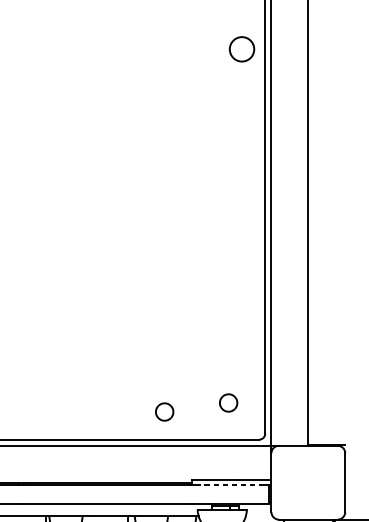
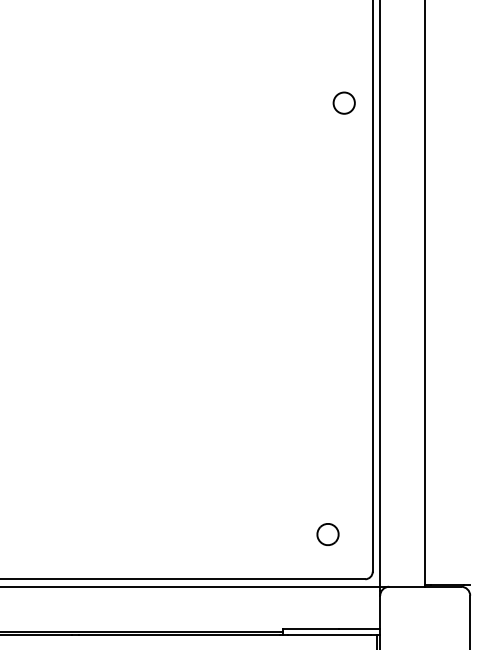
circle: (241, 48) -> (343, 102), size x0.71
part: (164, 411) -> (249, 545), removed
line: (229, 484) -> (329, 634), dashed -> solid

